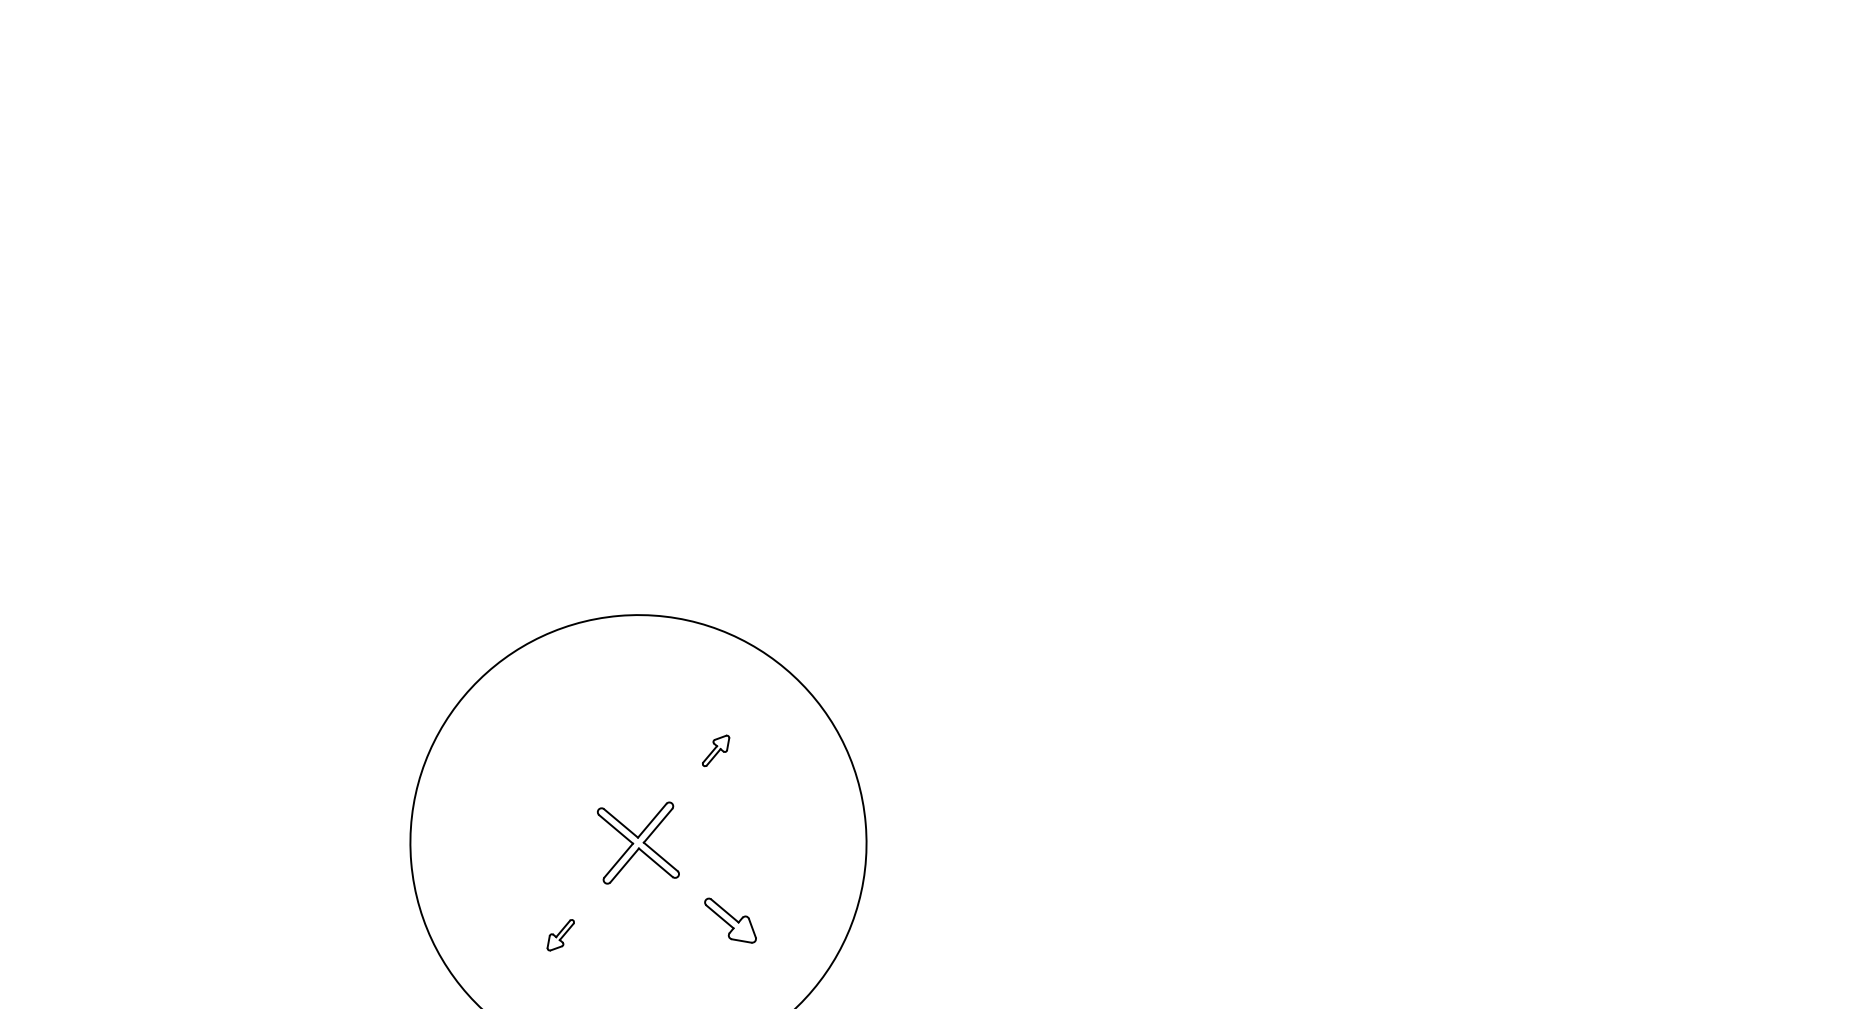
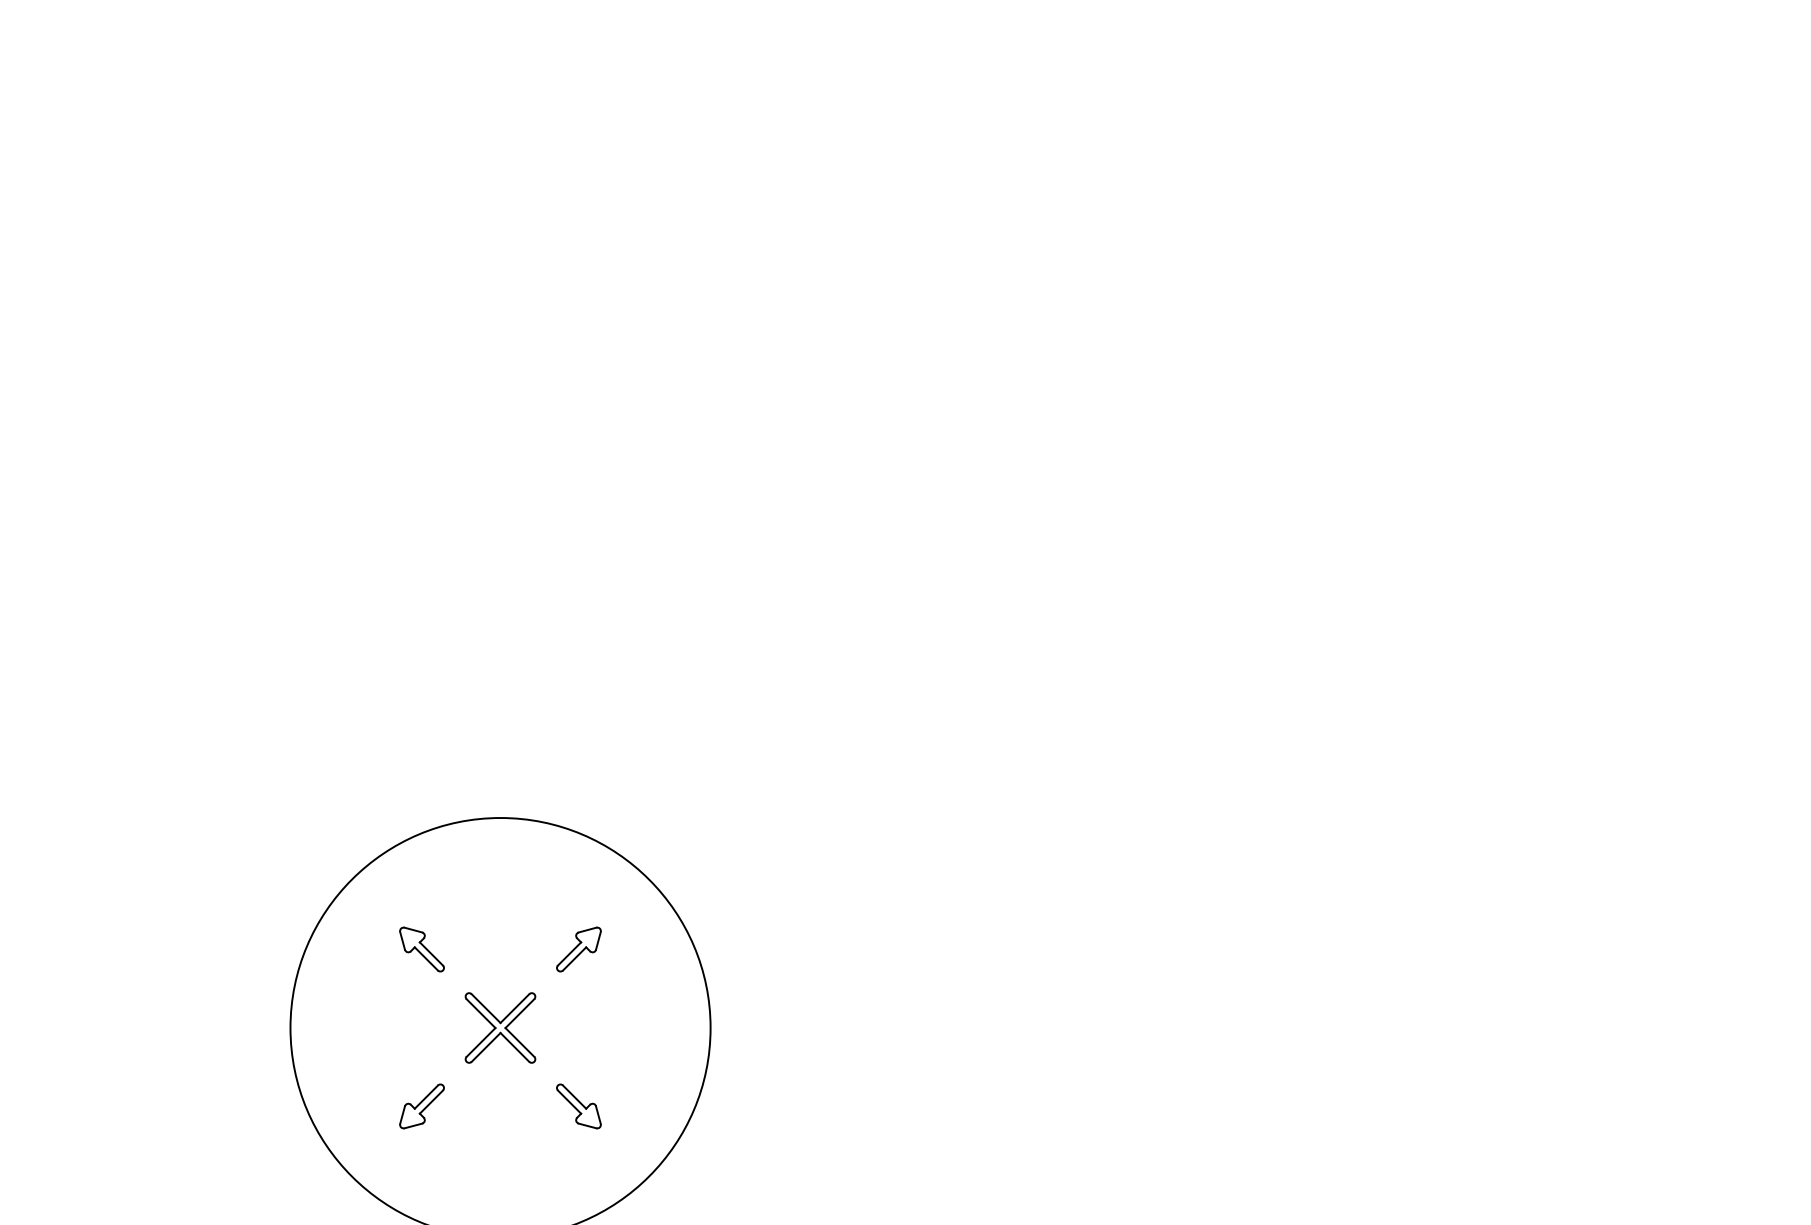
part: (715, 750) -> (578, 949), size x1.67
part: (545, 765) -> (421, 949), added
part: (560, 935) -> (421, 1106), size x1.67

